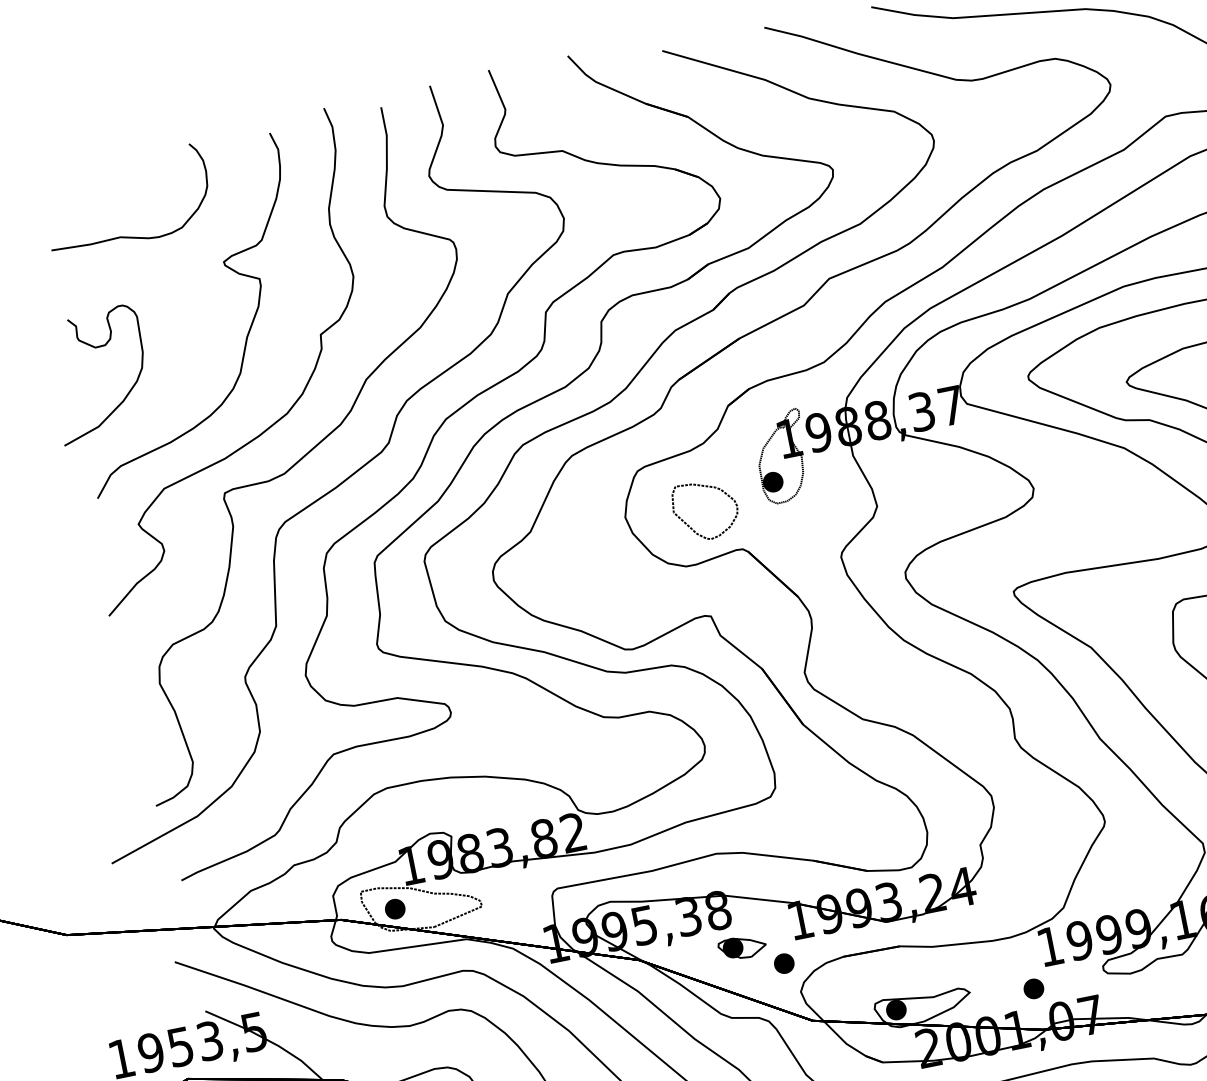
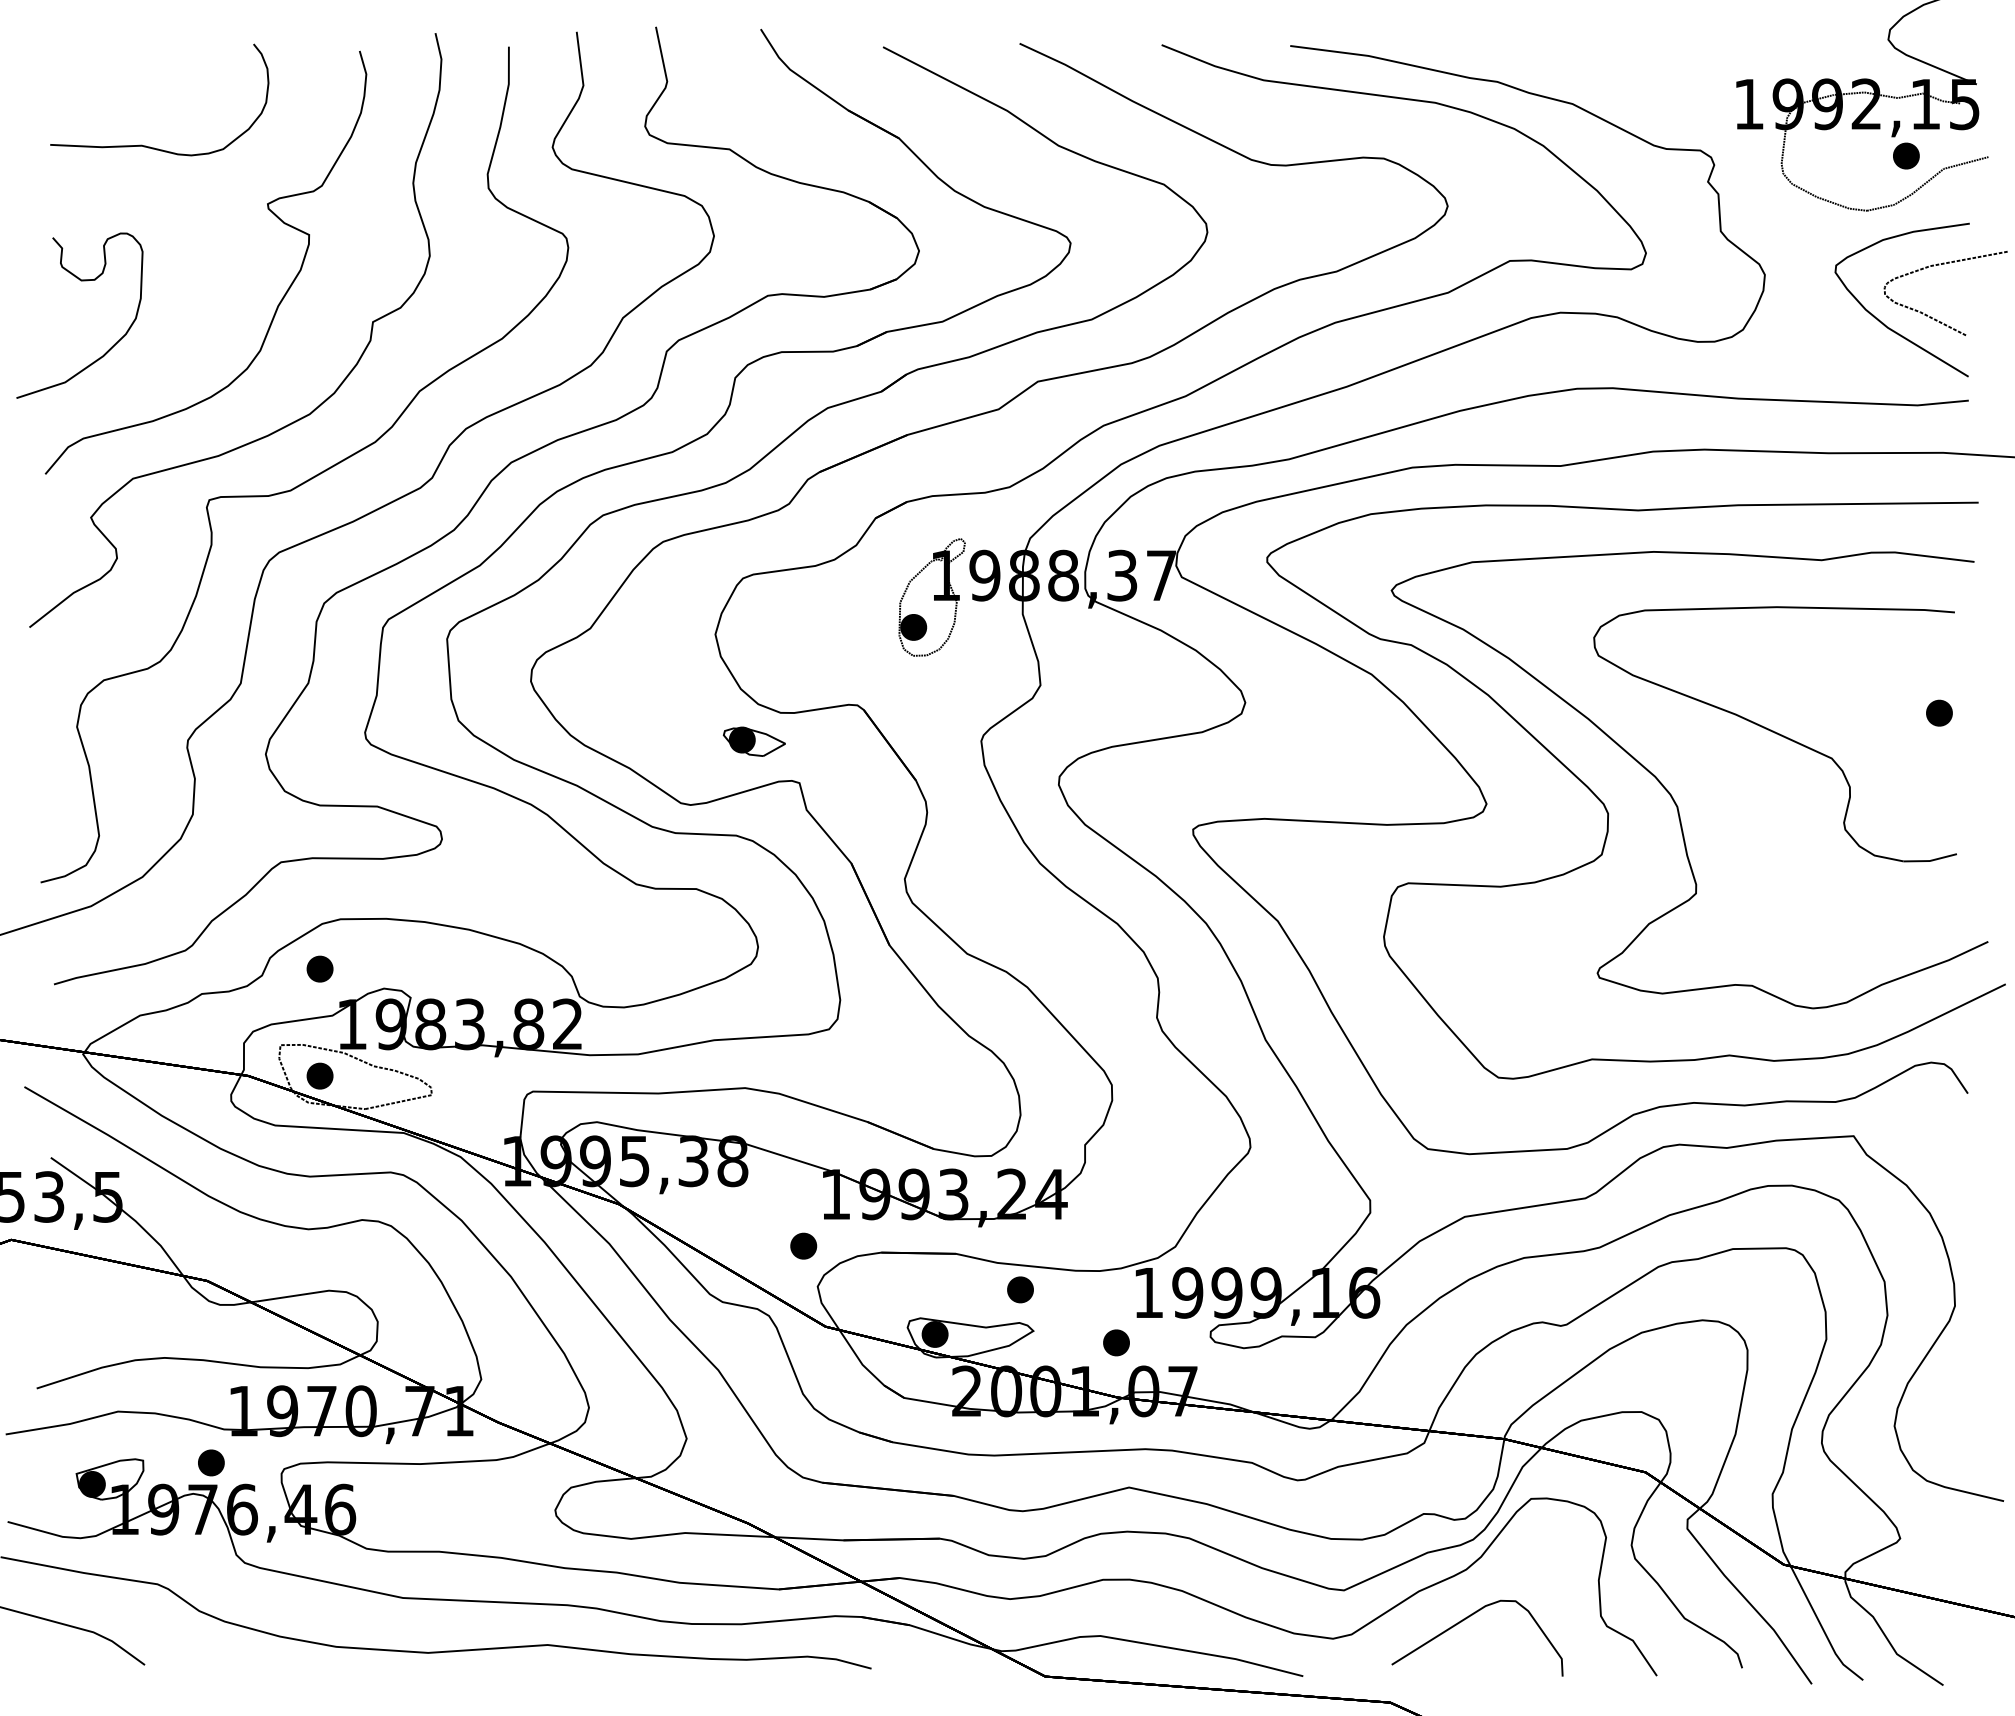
part: (689, 525) -> (795, 661), removed
part: (378, 828) -> (319, 968), added
part: (741, 947) -> (753, 741), moved
part: (953, 963) -> (1020, 1289), added

